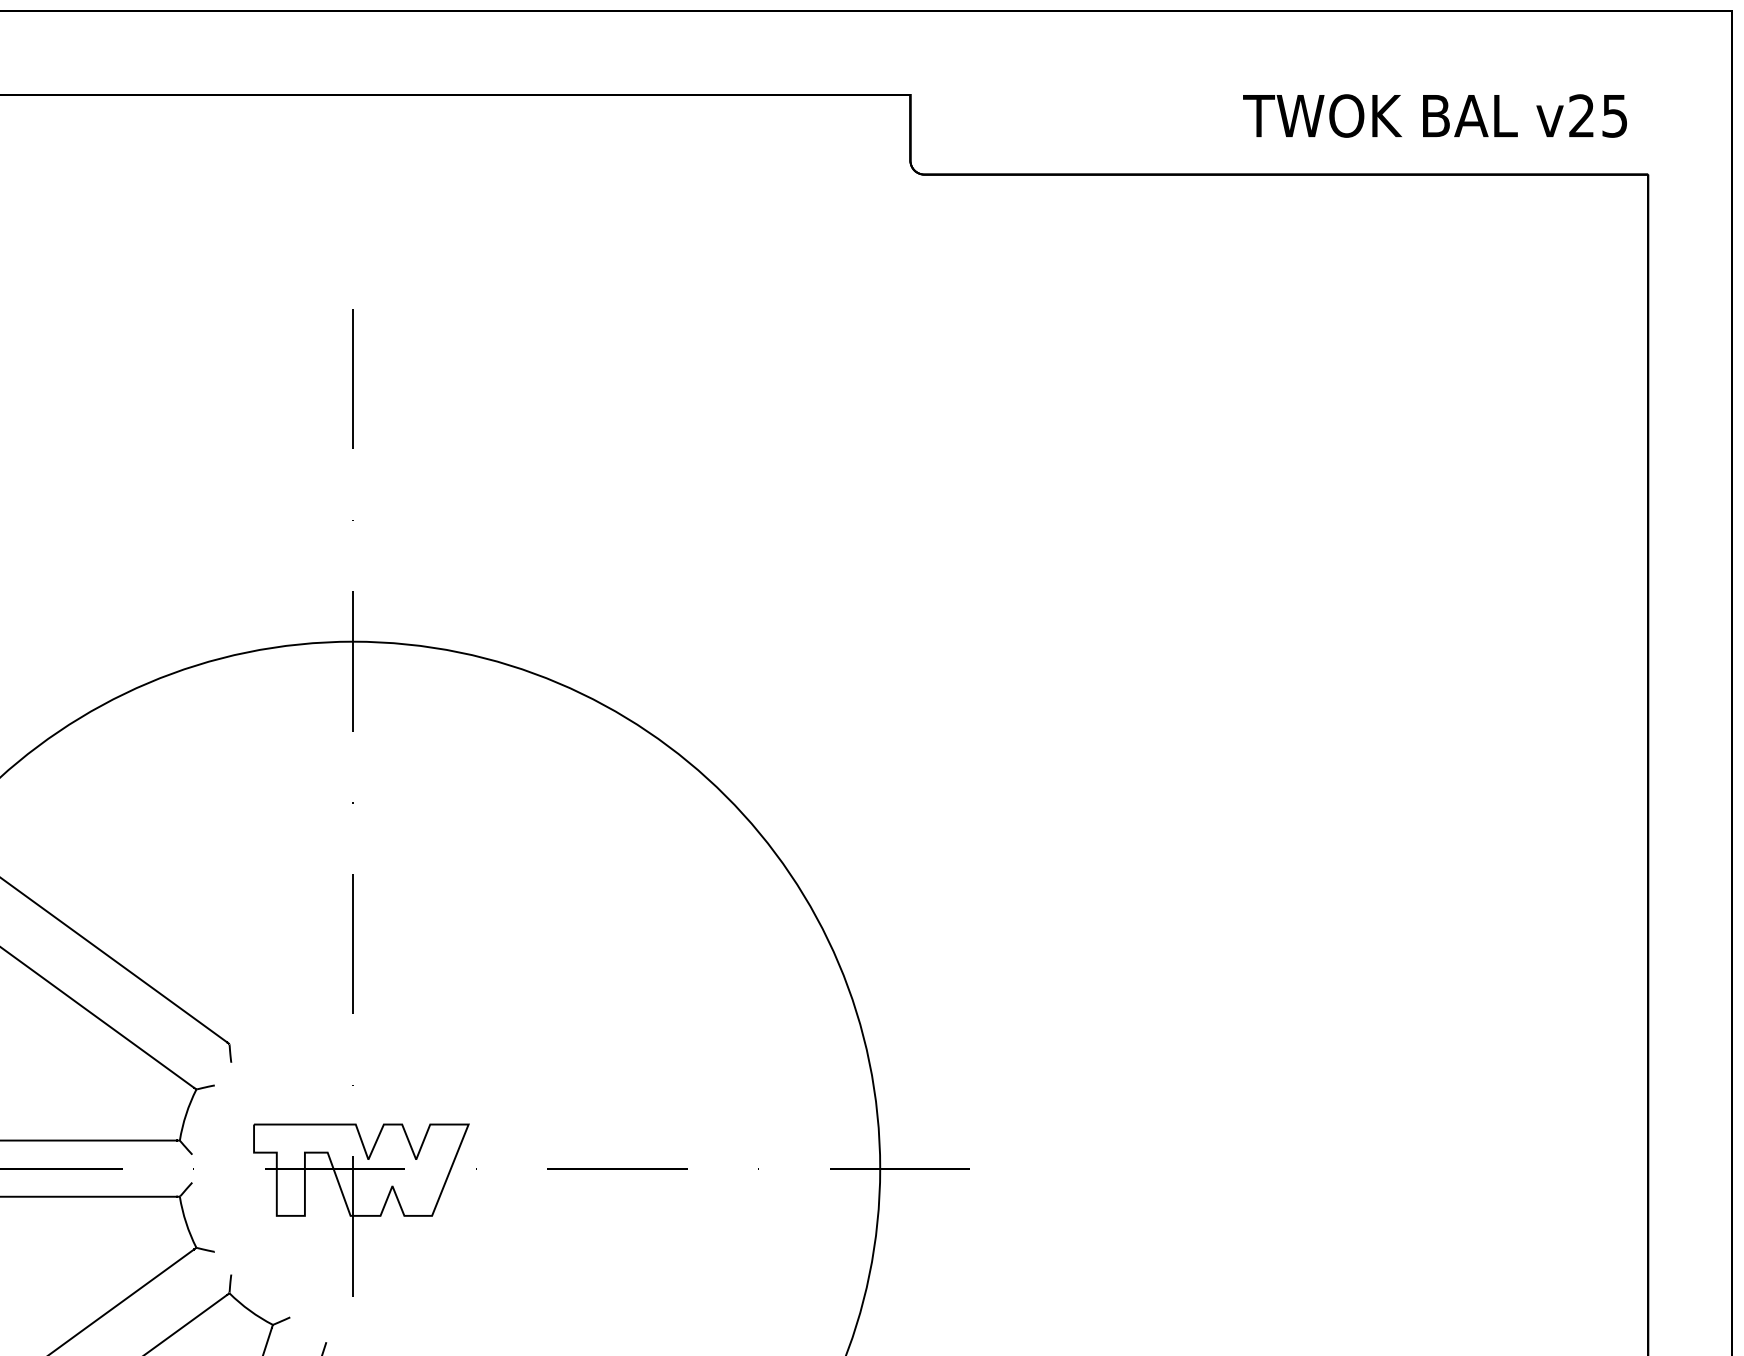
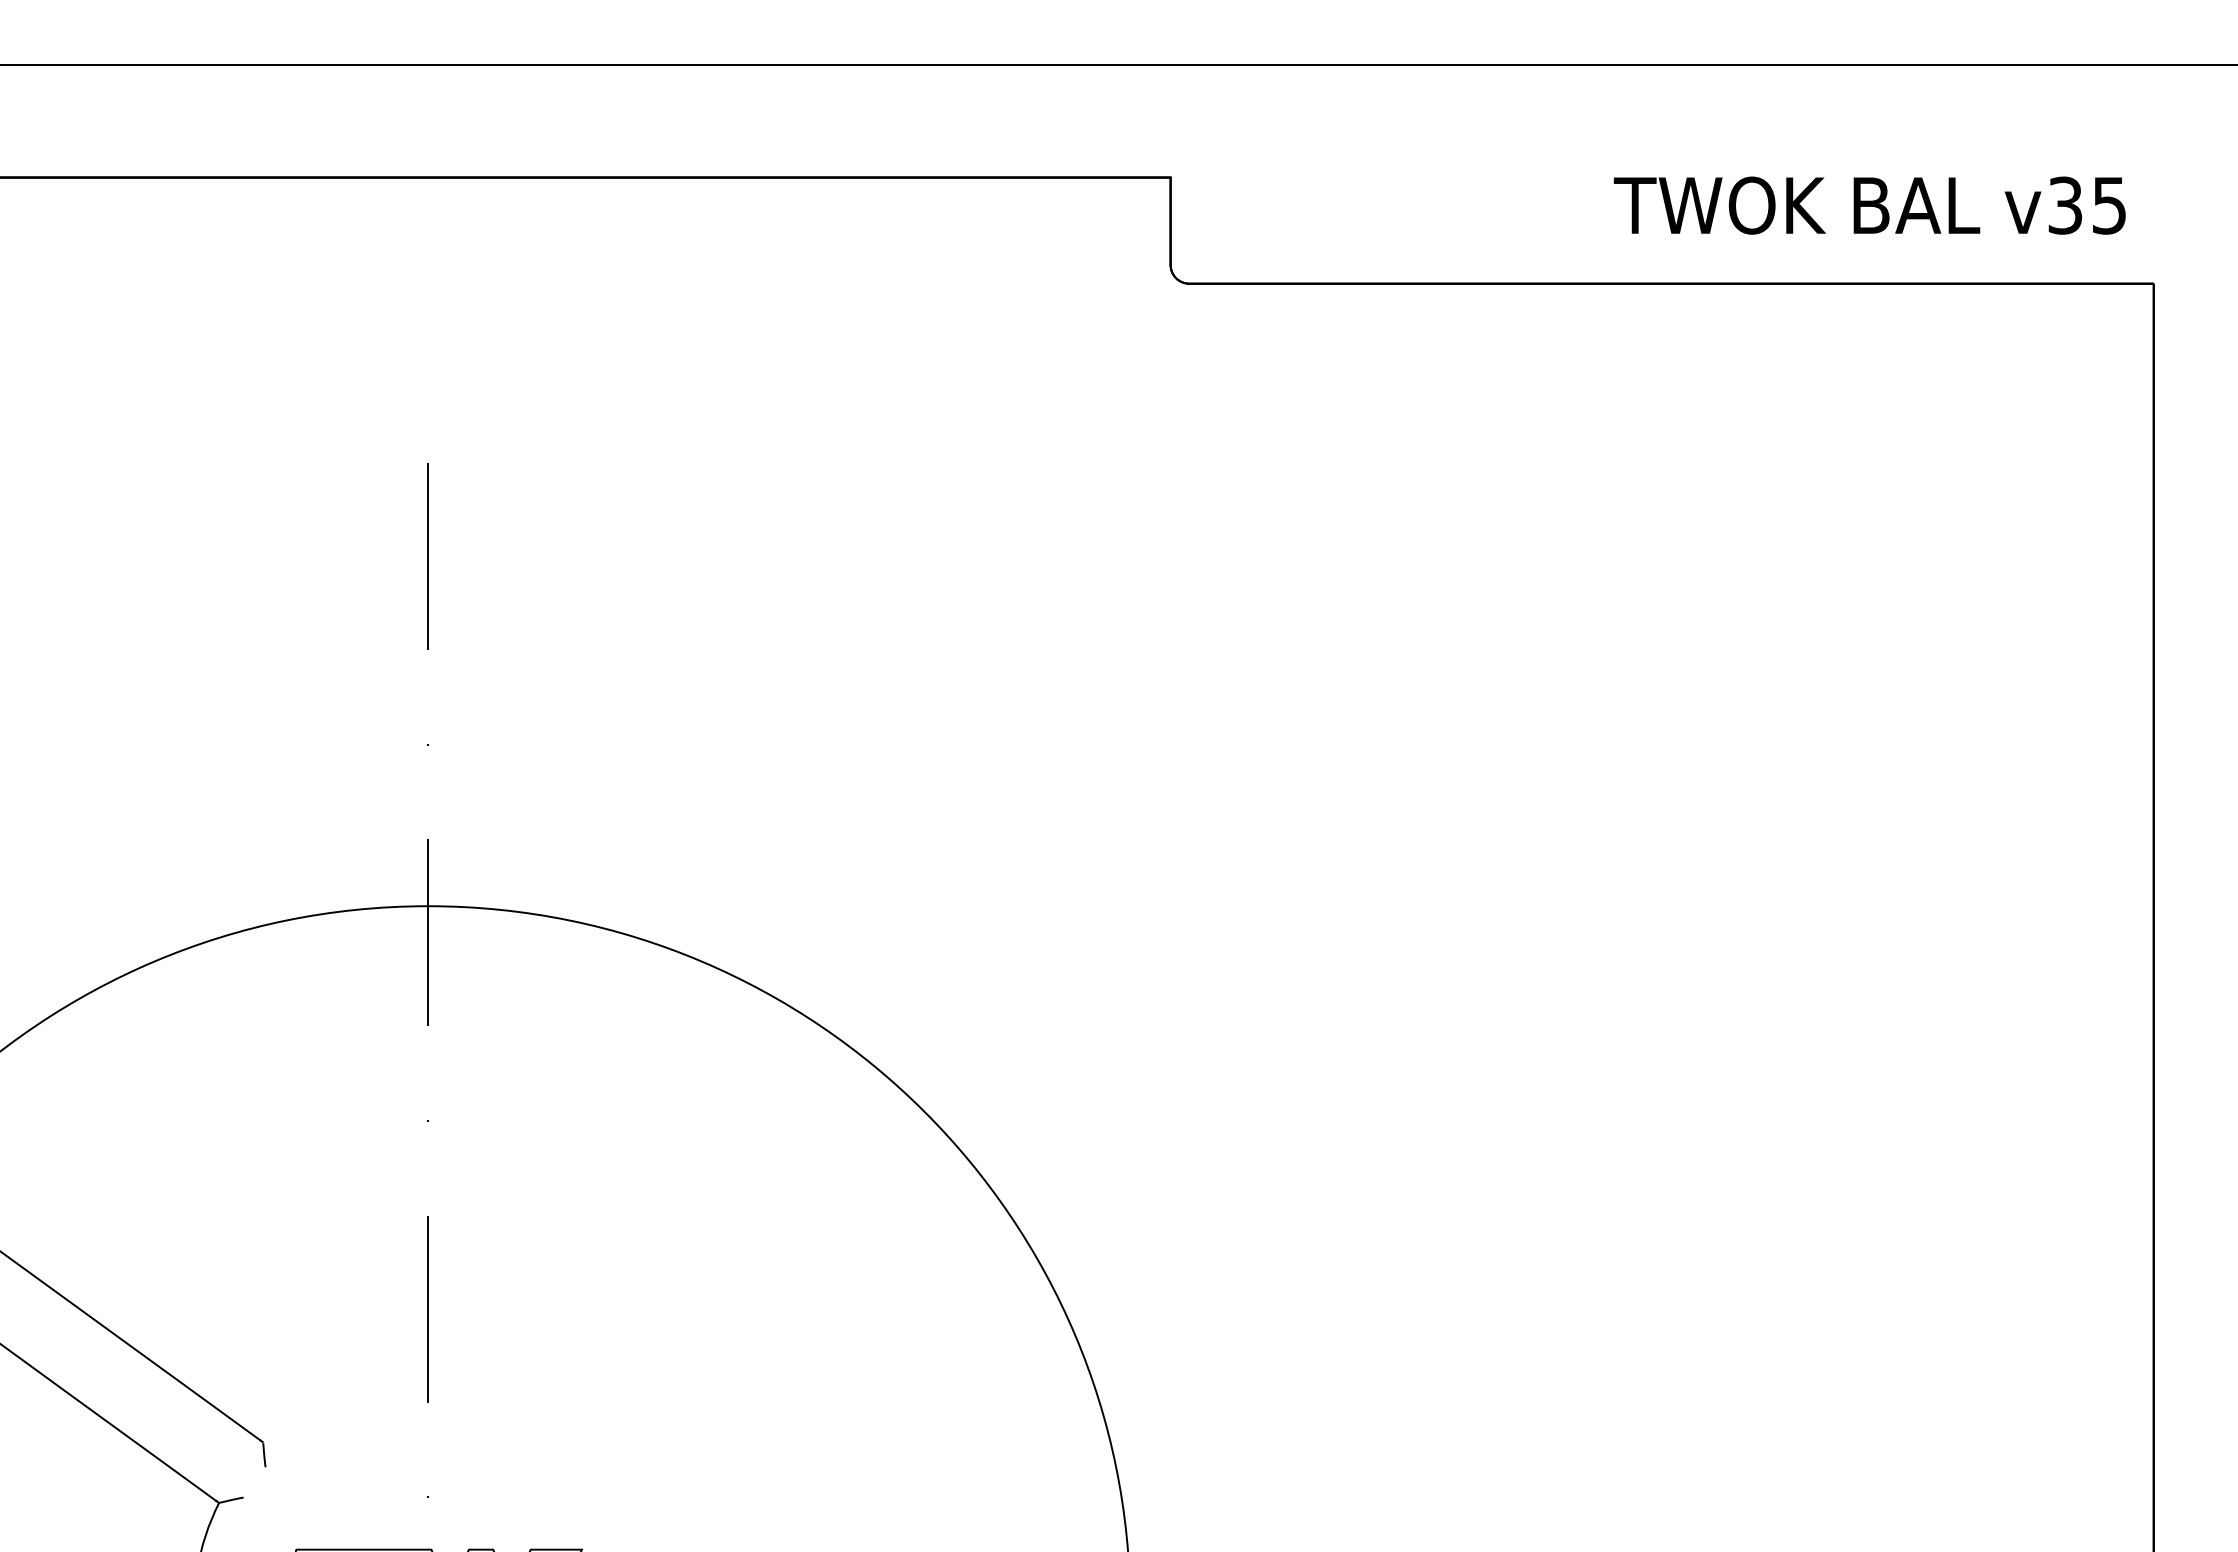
text: (1581, 115) -> (2064, 204), v25 -> v35

